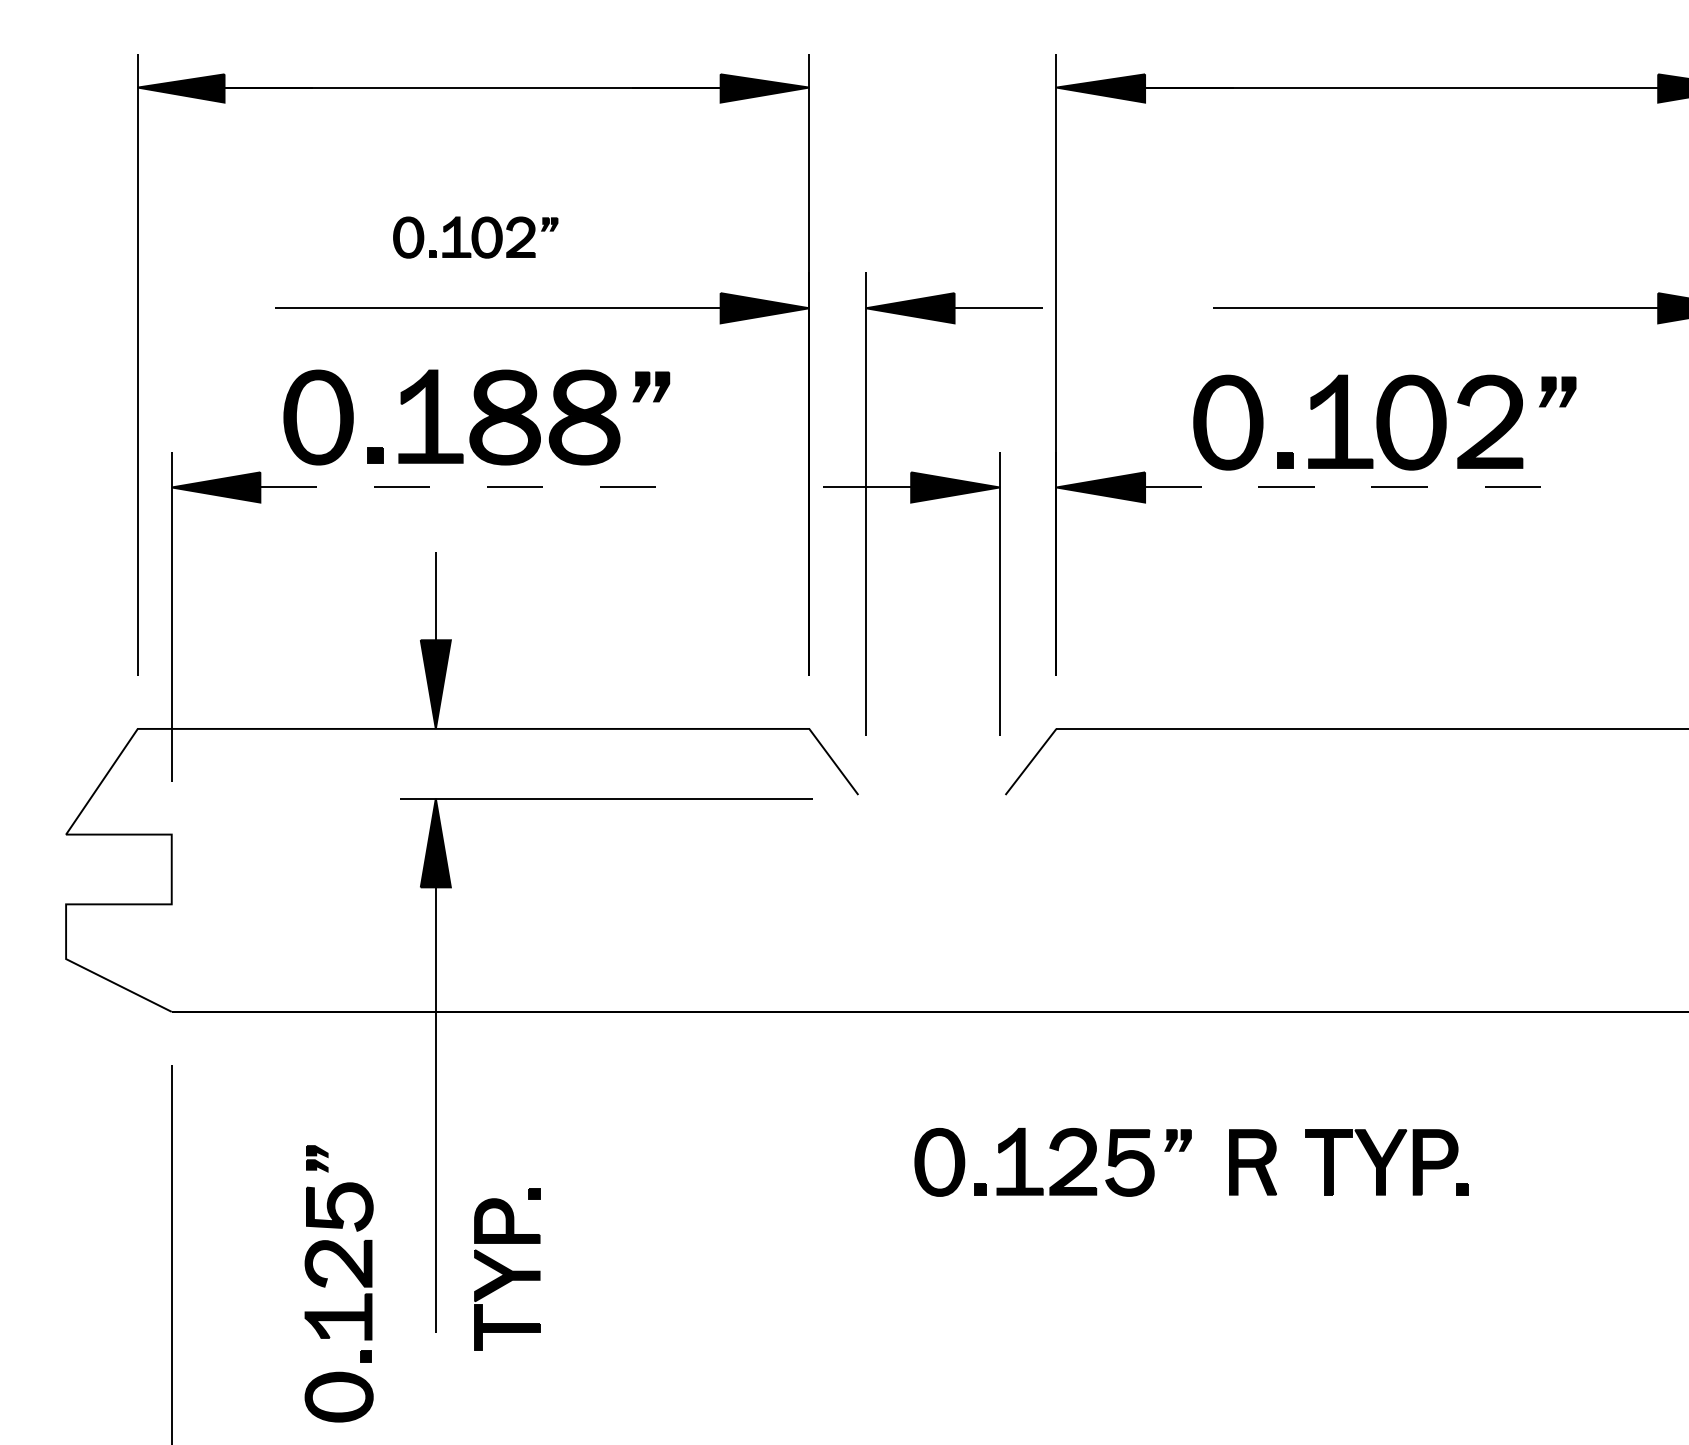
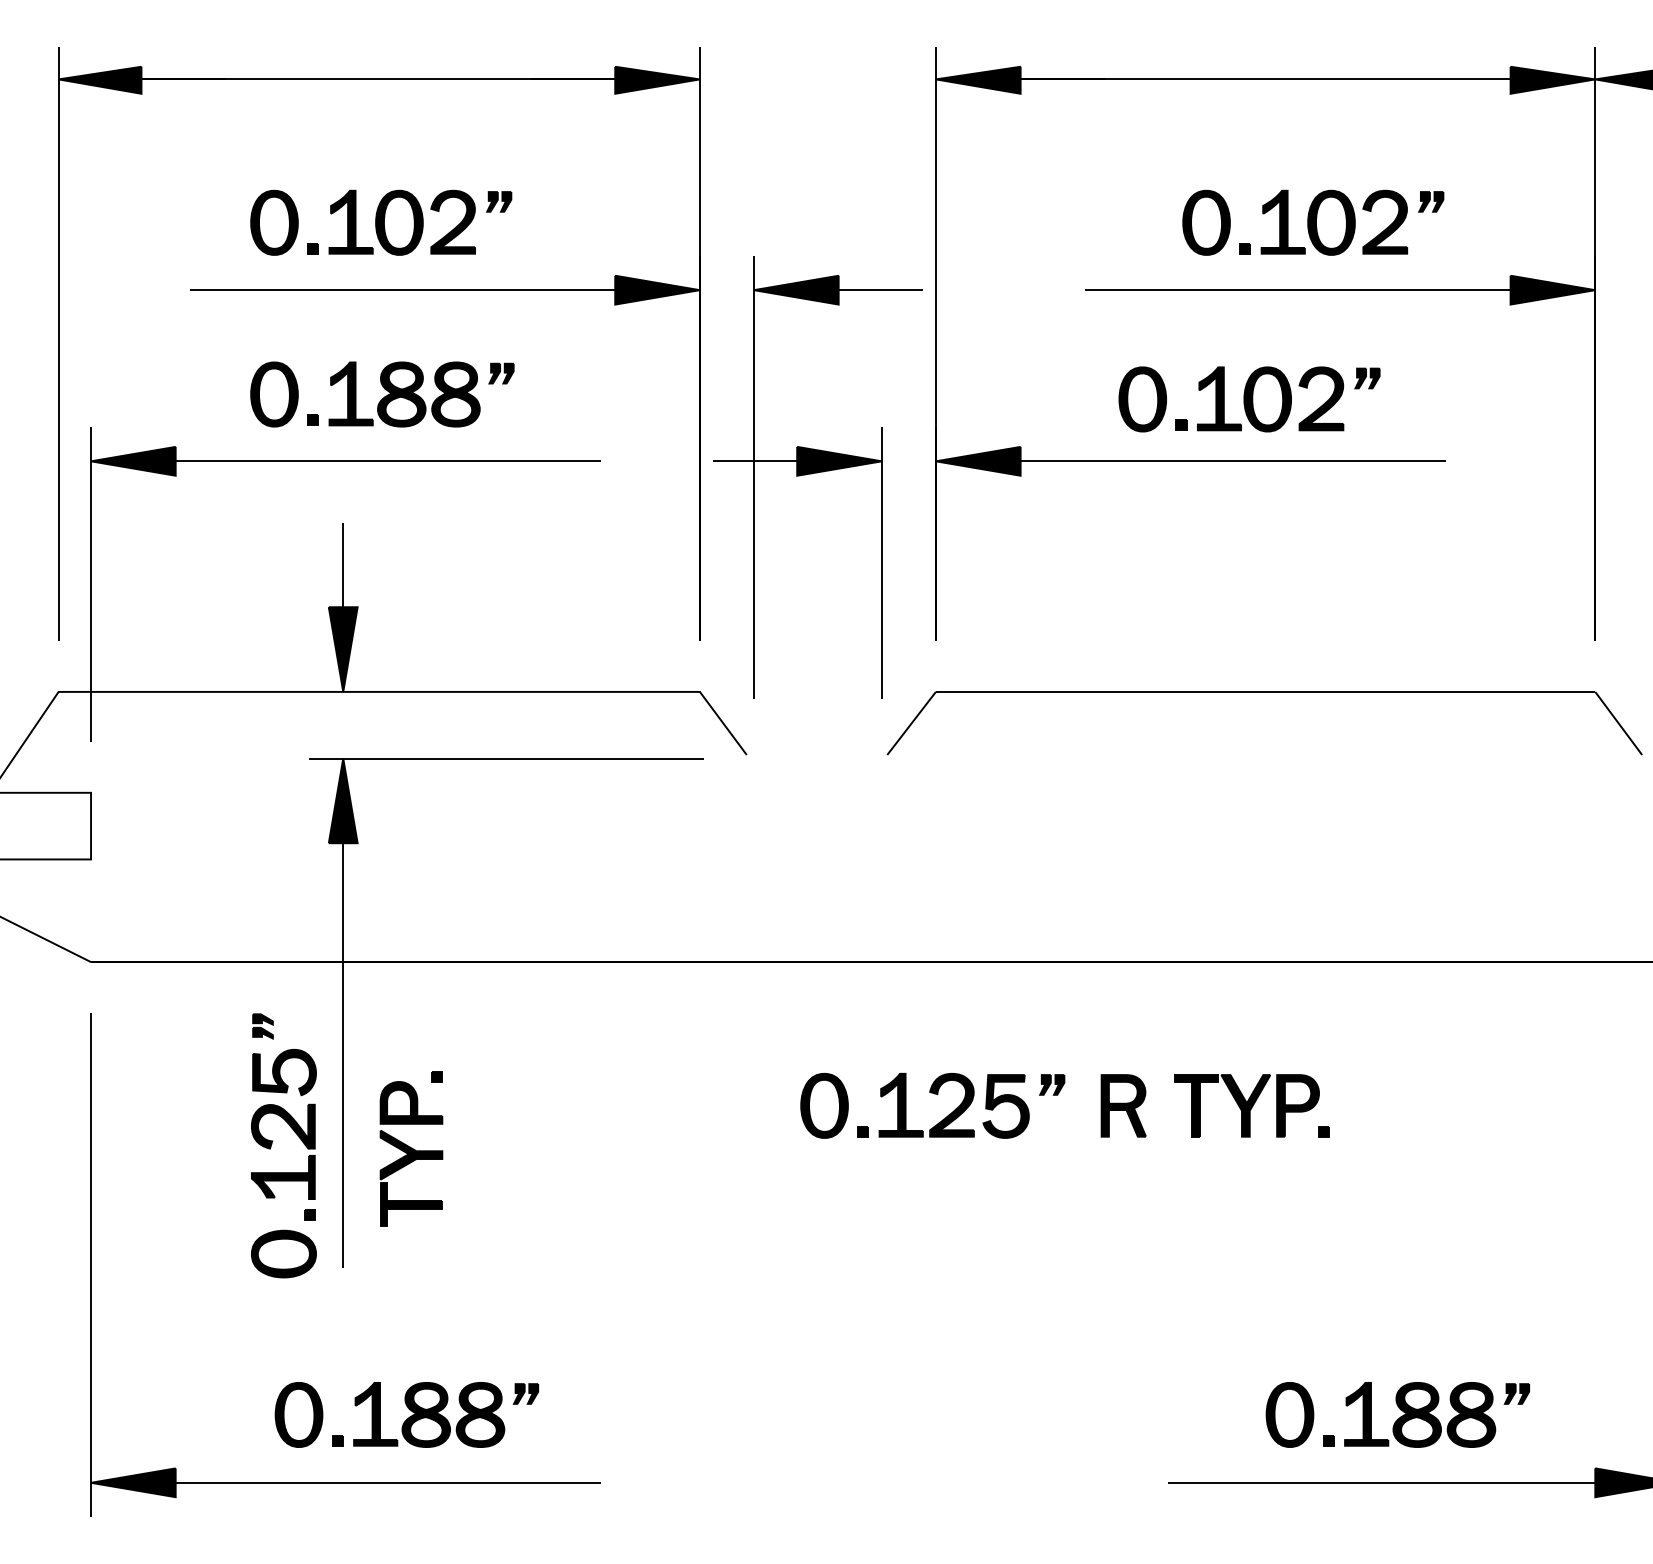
part: (475, 237) -> (381, 222), size x1.67
part: (1451, 237) -> (1313, 222), added
part: (476, 417) -> (382, 394), size x0.71
part: (1384, 422) -> (1249, 399), size x0.71
line: (483, 487) -> (388, 461), dashed -> solid
line: (1368, 487) -> (1233, 461), dashed -> solid
part: (507, 1268) -> (411, 1148), moved
part: (327, 1282) -> (272, 1144), moved

